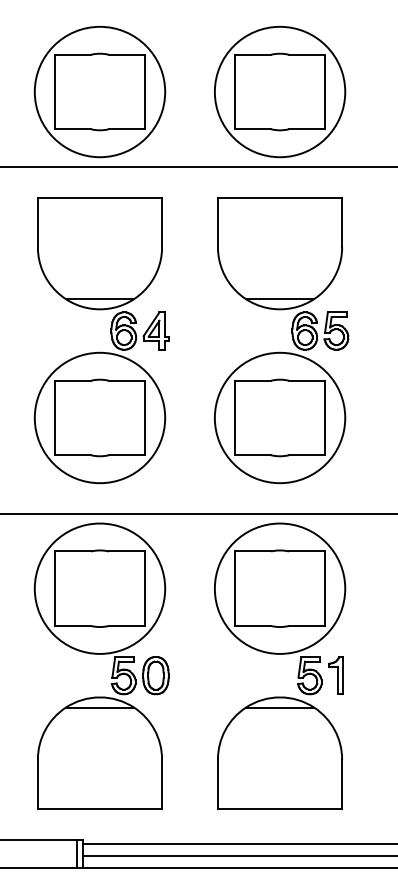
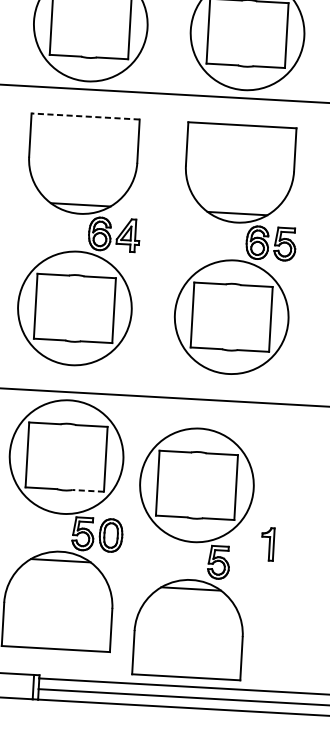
line: (99, 197) -> (85, 116), solid -> dashed
line: (126, 626) -> (87, 491), solid -> dashed
part: (280, 654) -> (194, 542), moved

